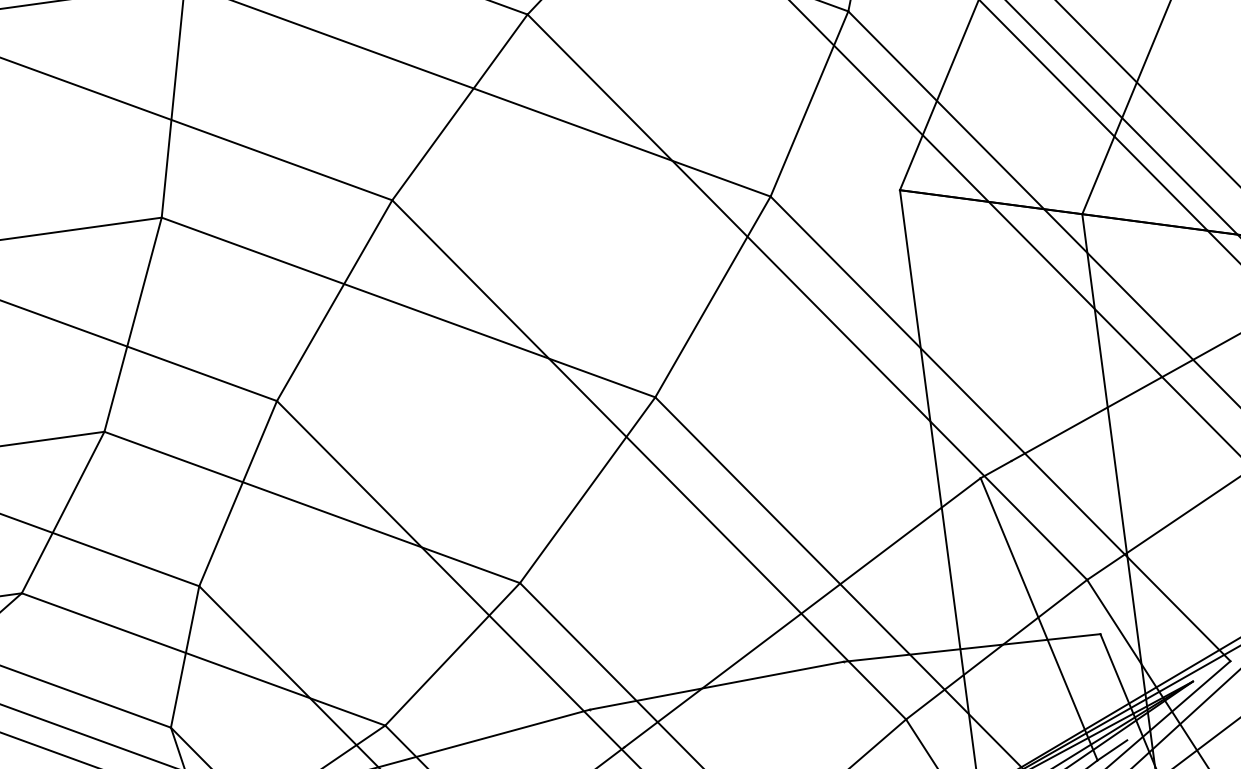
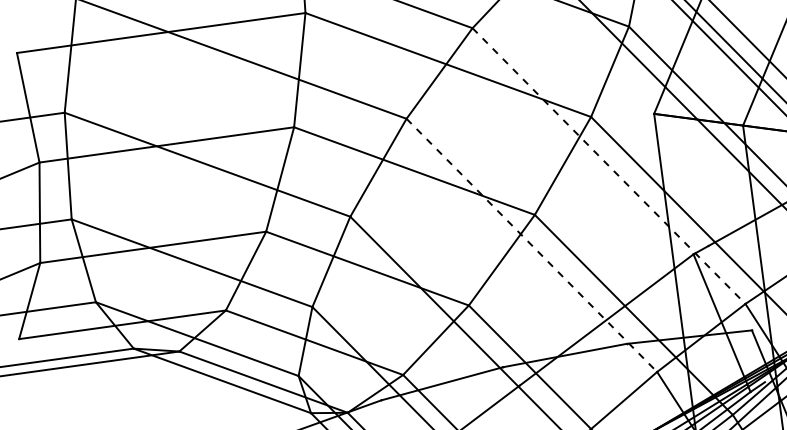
line: (808, 298) -> (609, 166), solid -> dashed
line: (650, 460) -> (532, 245), solid -> dashed

